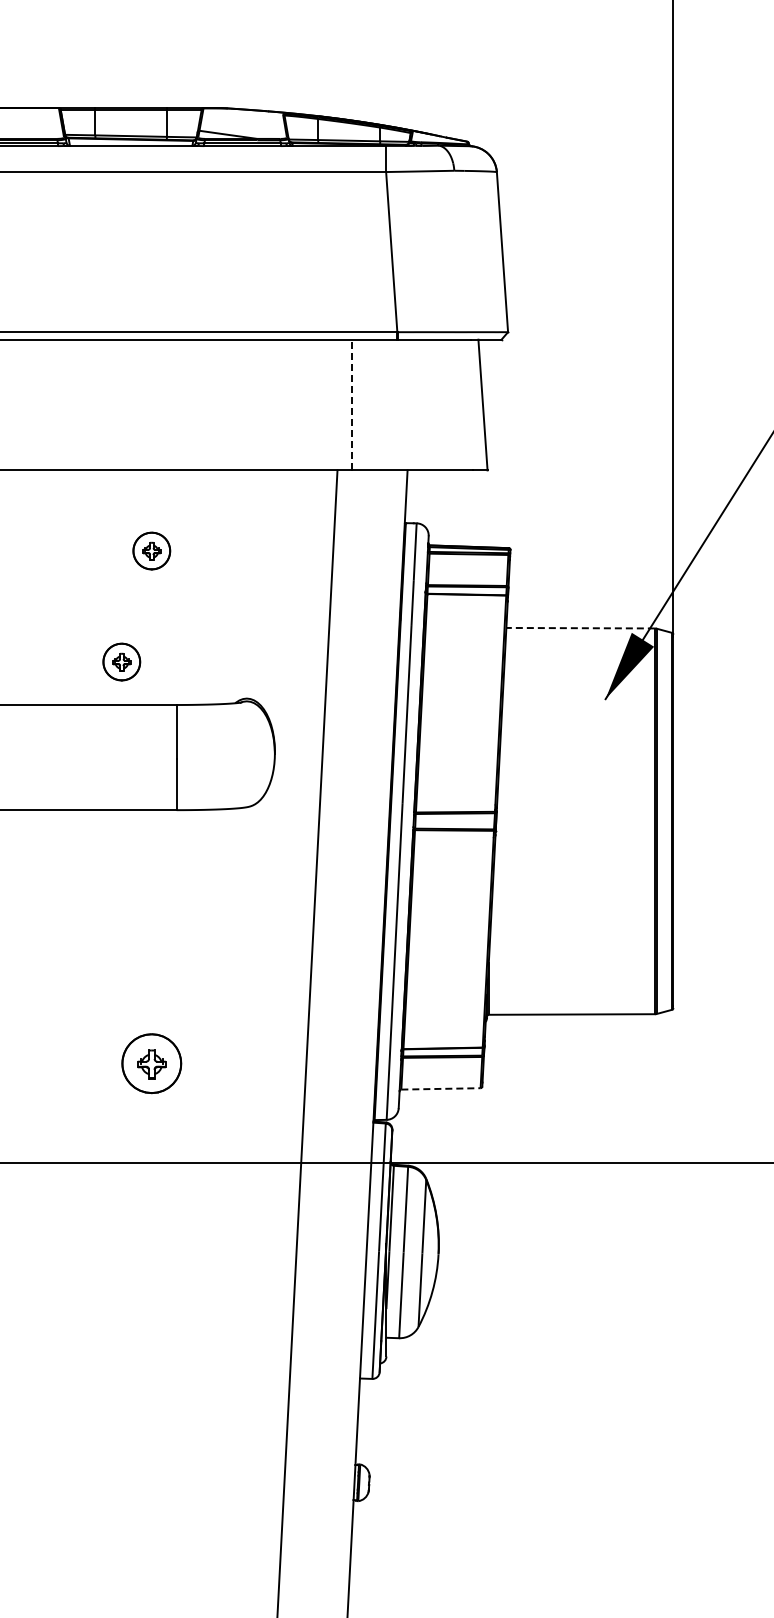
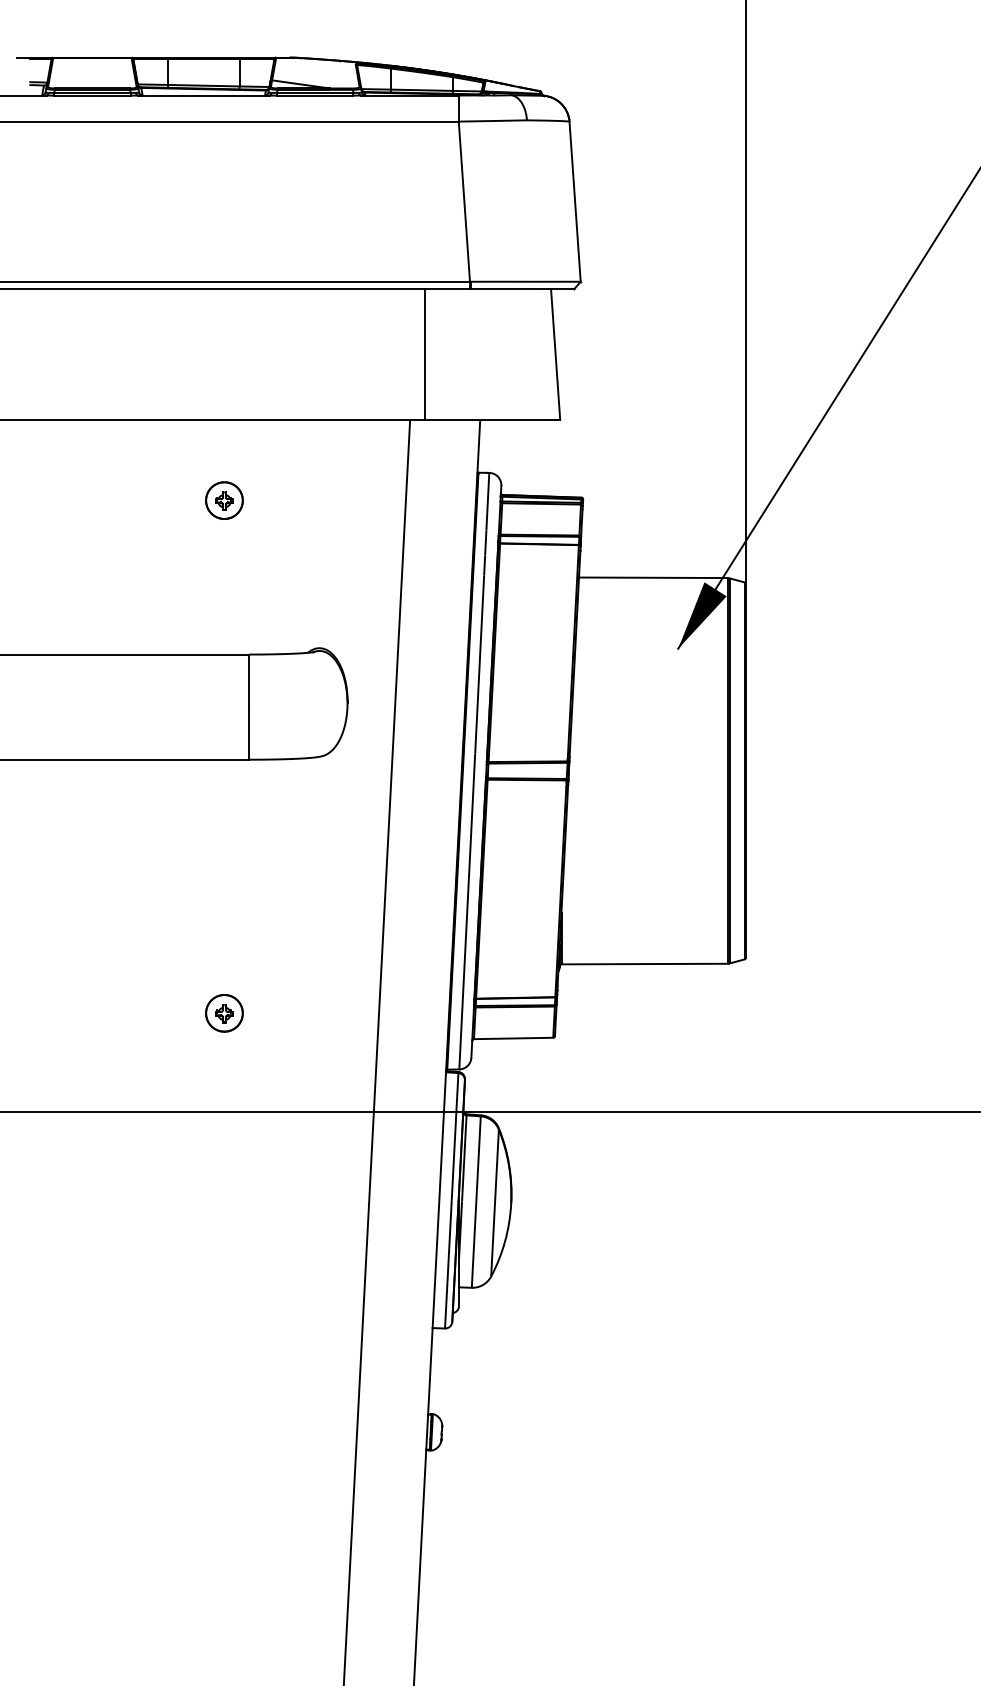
line: (351, 404) -> (424, 354), dashed -> solid
line: (579, 627) -> (652, 577), dashed -> solid
part: (121, 661) -> (194, 611), removed
part: (151, 1063) -> (224, 1013), size x0.62
line: (440, 1088) -> (513, 1038), dashed -> solid

